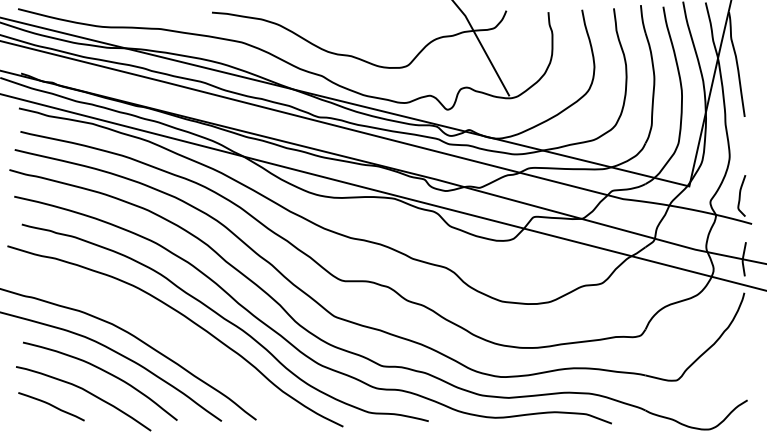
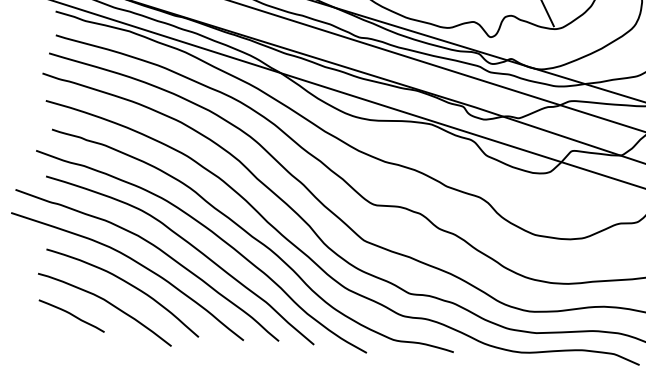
curve: (163, 330) -> (189, 245), added

